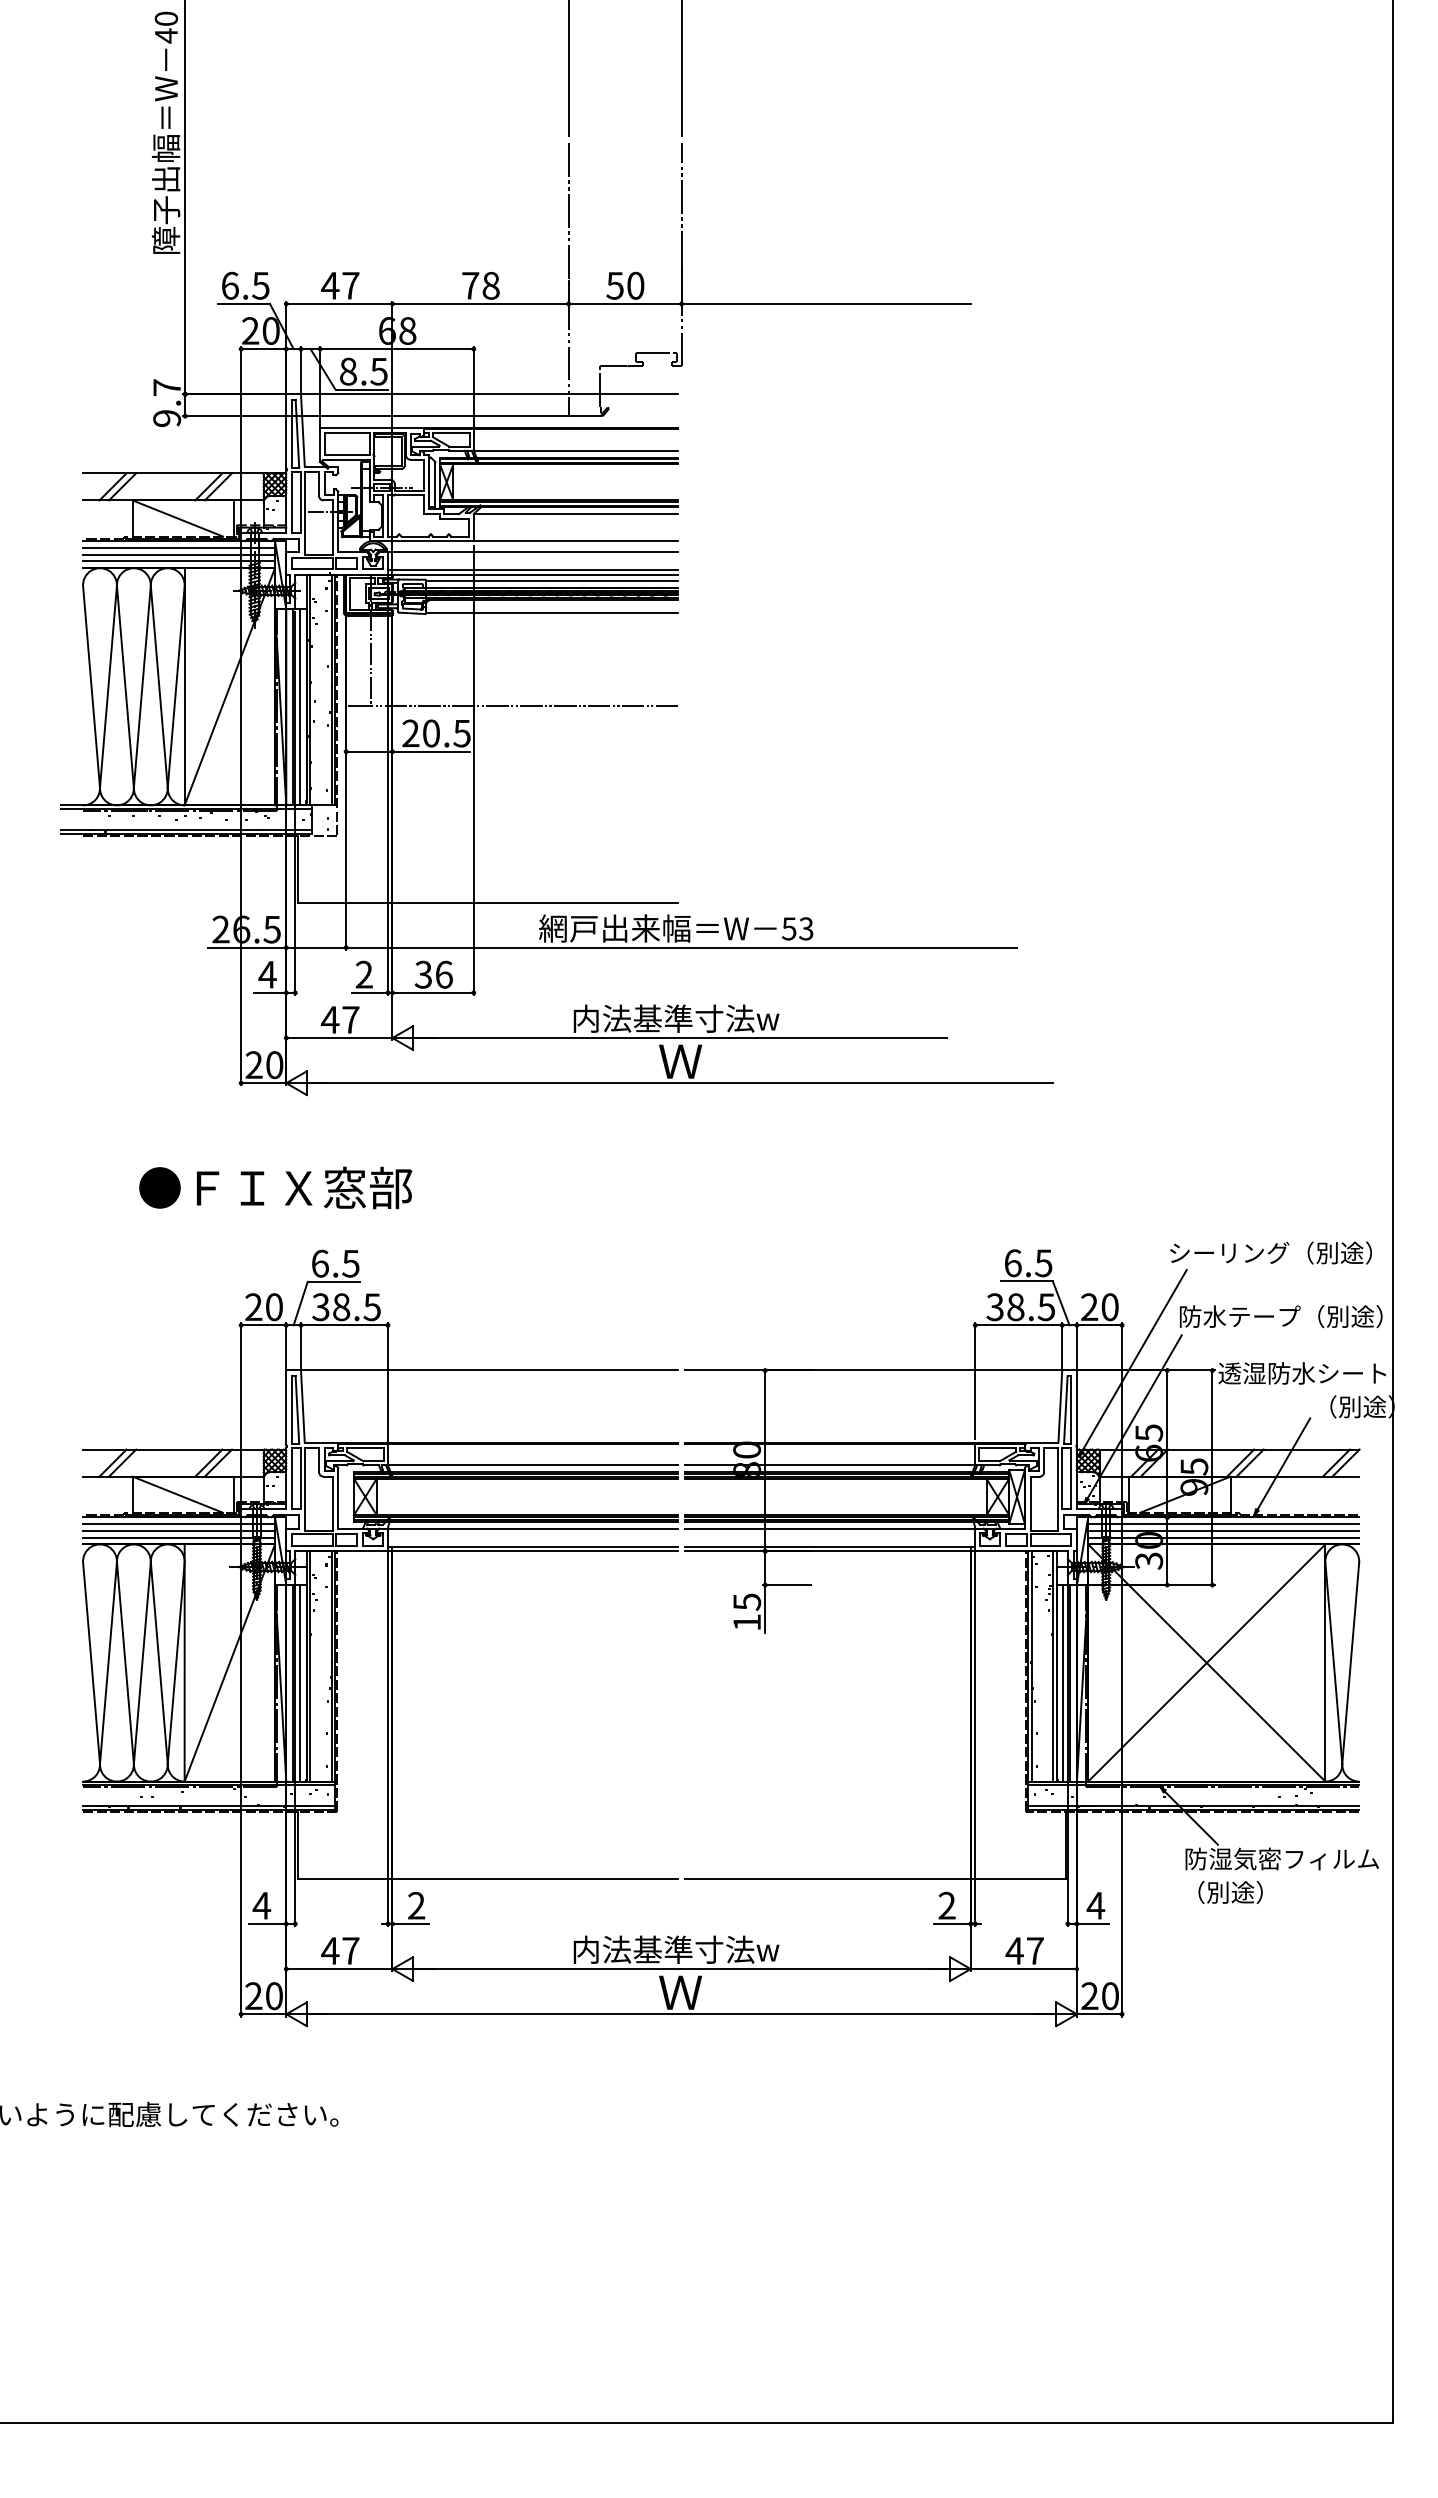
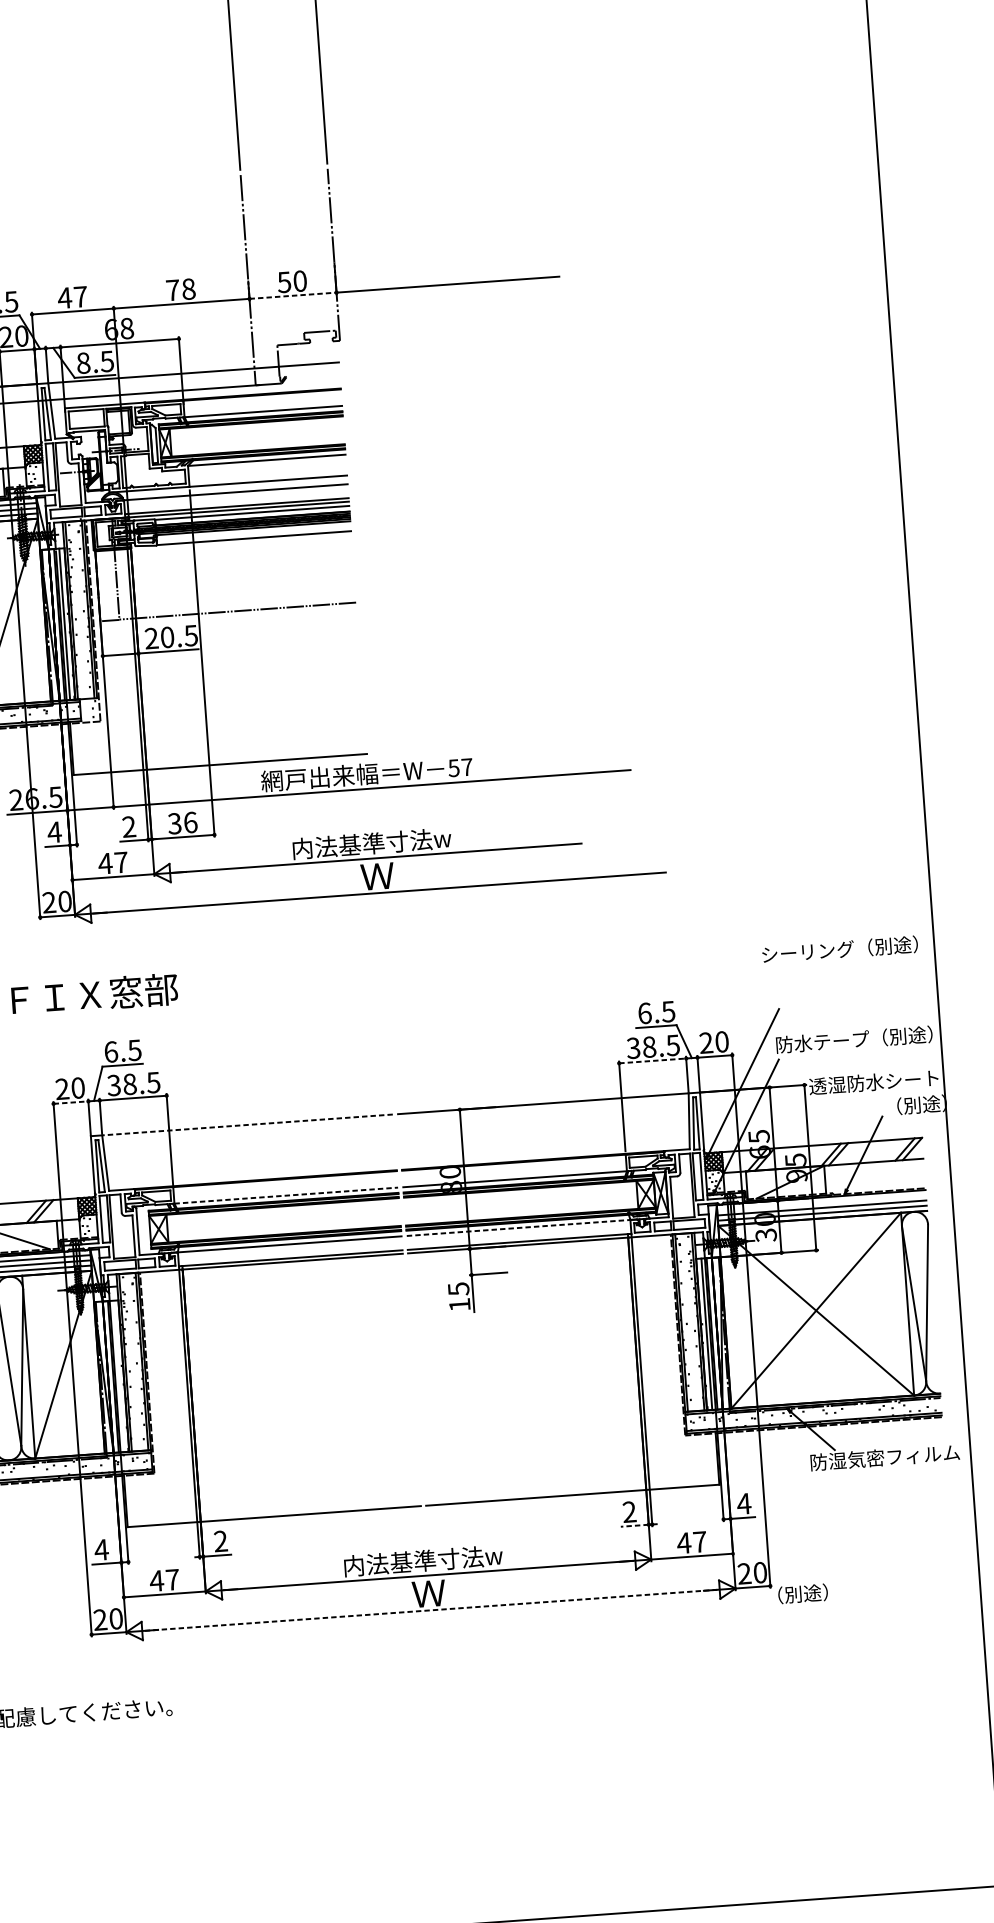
line: (625, 303) -> (293, 295), solid -> dashed
text: (806, 928) -> (467, 766), 53 -> 57
text: (1270, 1252) -> (839, 949), moved
line: (263, 1325) -> (70, 1102), solid -> dashed
line: (1019, 1325) -> (653, 1061), solid -> dashed
line: (489, 1370) -> (247, 1124), solid -> dashed
line: (533, 1465) -> (286, 1195), solid -> dashed
line: (1223, 1524) -> (821, 1203), removed
line: (830, 1528) -> (518, 1227), solid -> dashed
line: (299, 1683) -> (118, 1376), removed
text: (1230, 1892) -> (802, 1593), moved
line: (952, 1923) -> (634, 1525), solid -> dashed
line: (681, 2014) -> (430, 1610), solid -> dashed

